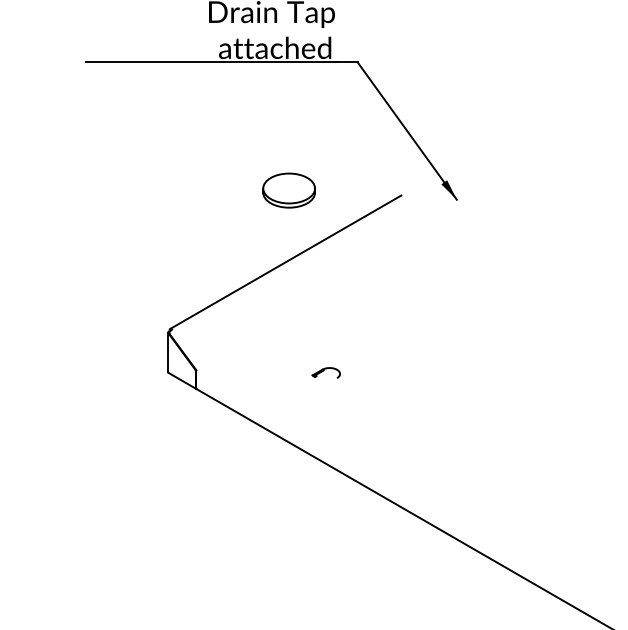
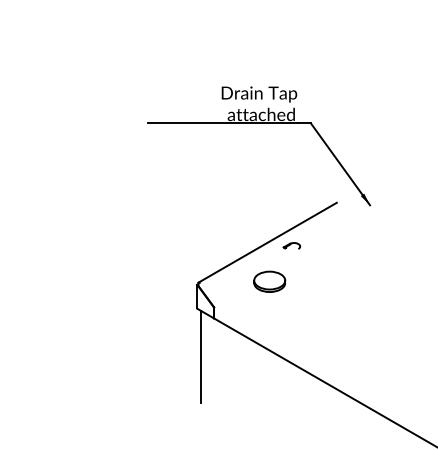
part: (288, 190) -> (269, 281), moved
part: (325, 372) -> (291, 245), moved
line: (175, 454) -> (201, 357), added

